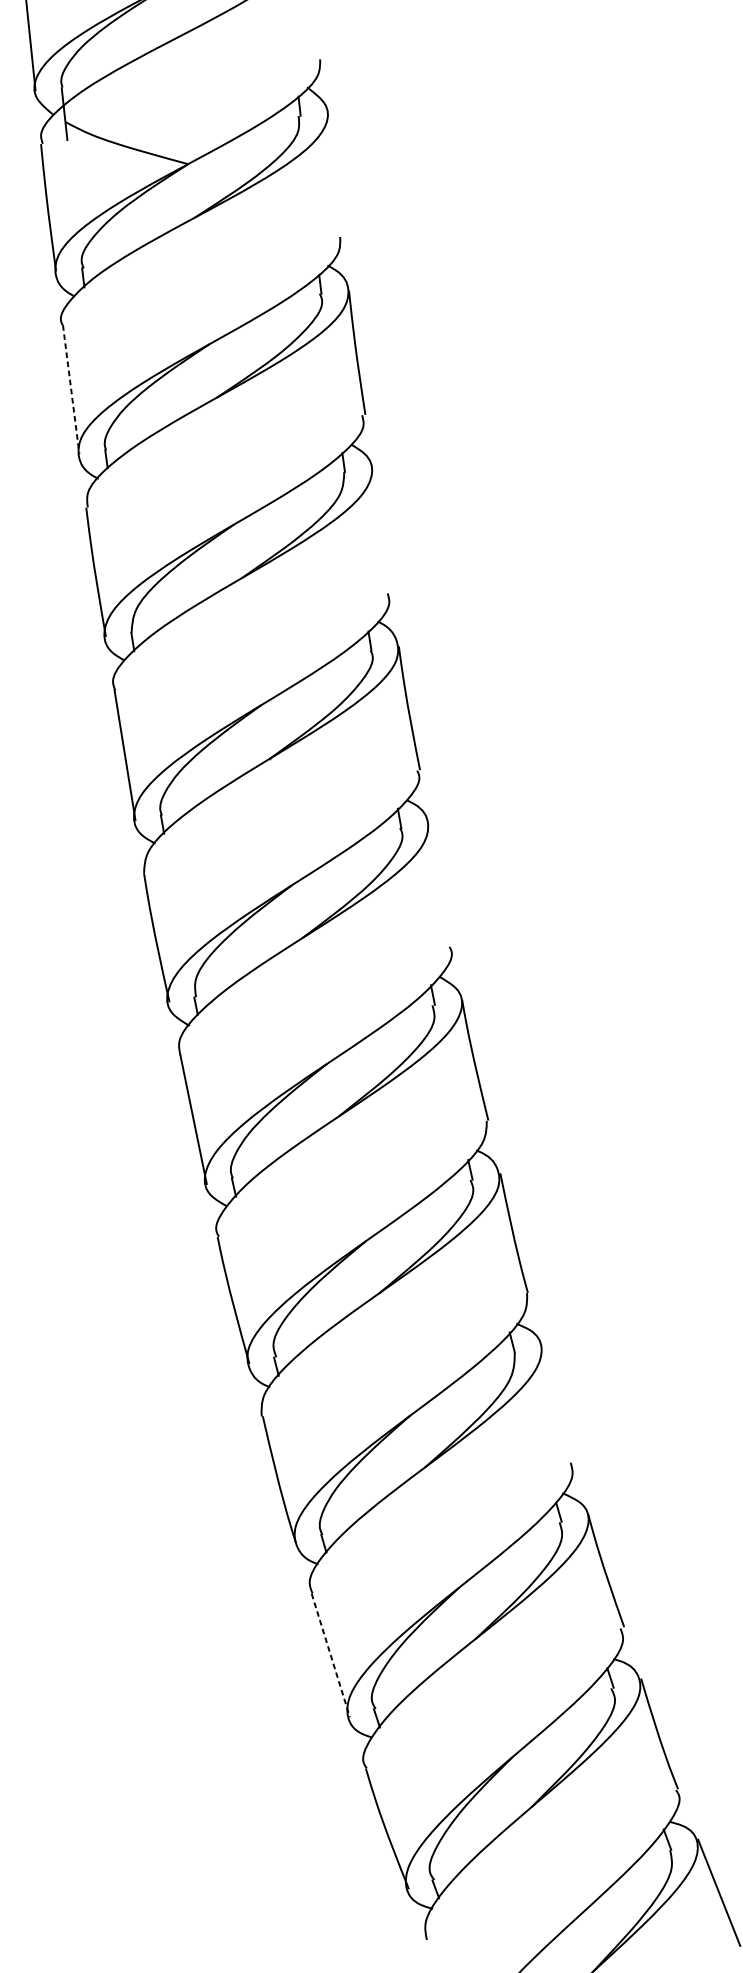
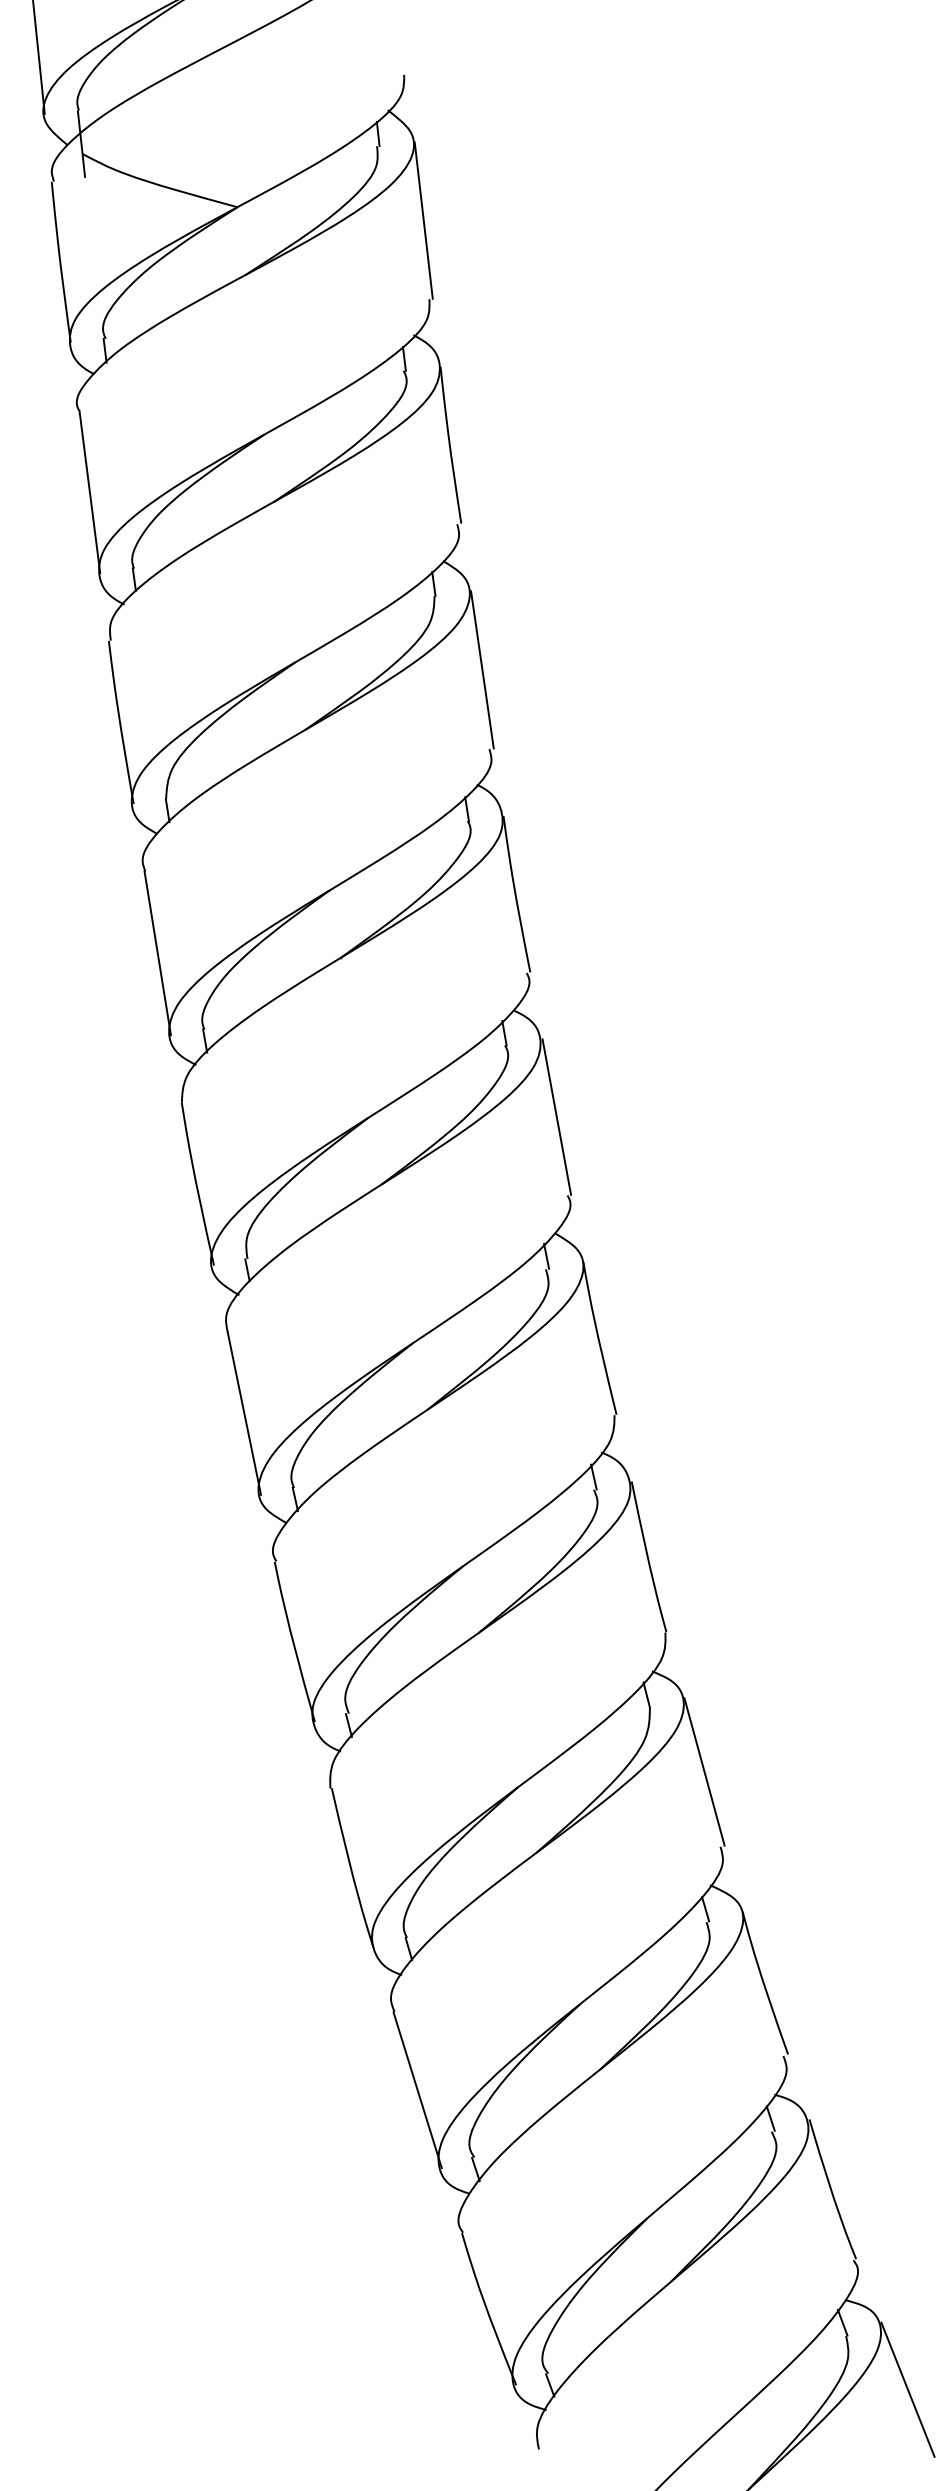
line: (335, 174) -> (423, 220), added
line: (70, 389) -> (89, 491), dashed -> solid
line: (382, 530) -> (482, 669), added
line: (440, 884) -> (556, 1116), added
line: (558, 1403) -> (704, 1771), added
line: (330, 1655) -> (417, 2090), dashed -> solid

